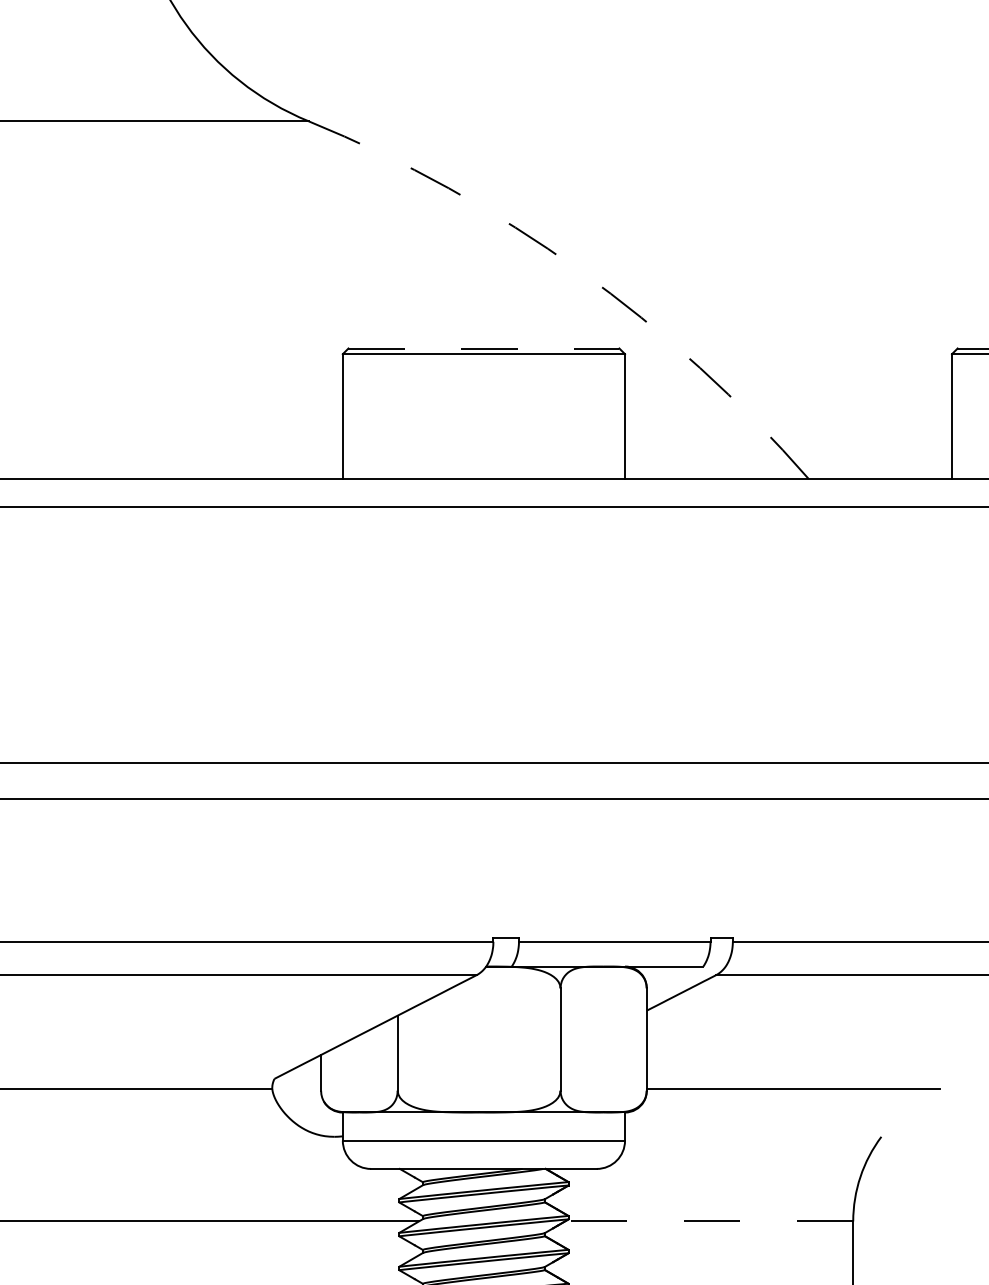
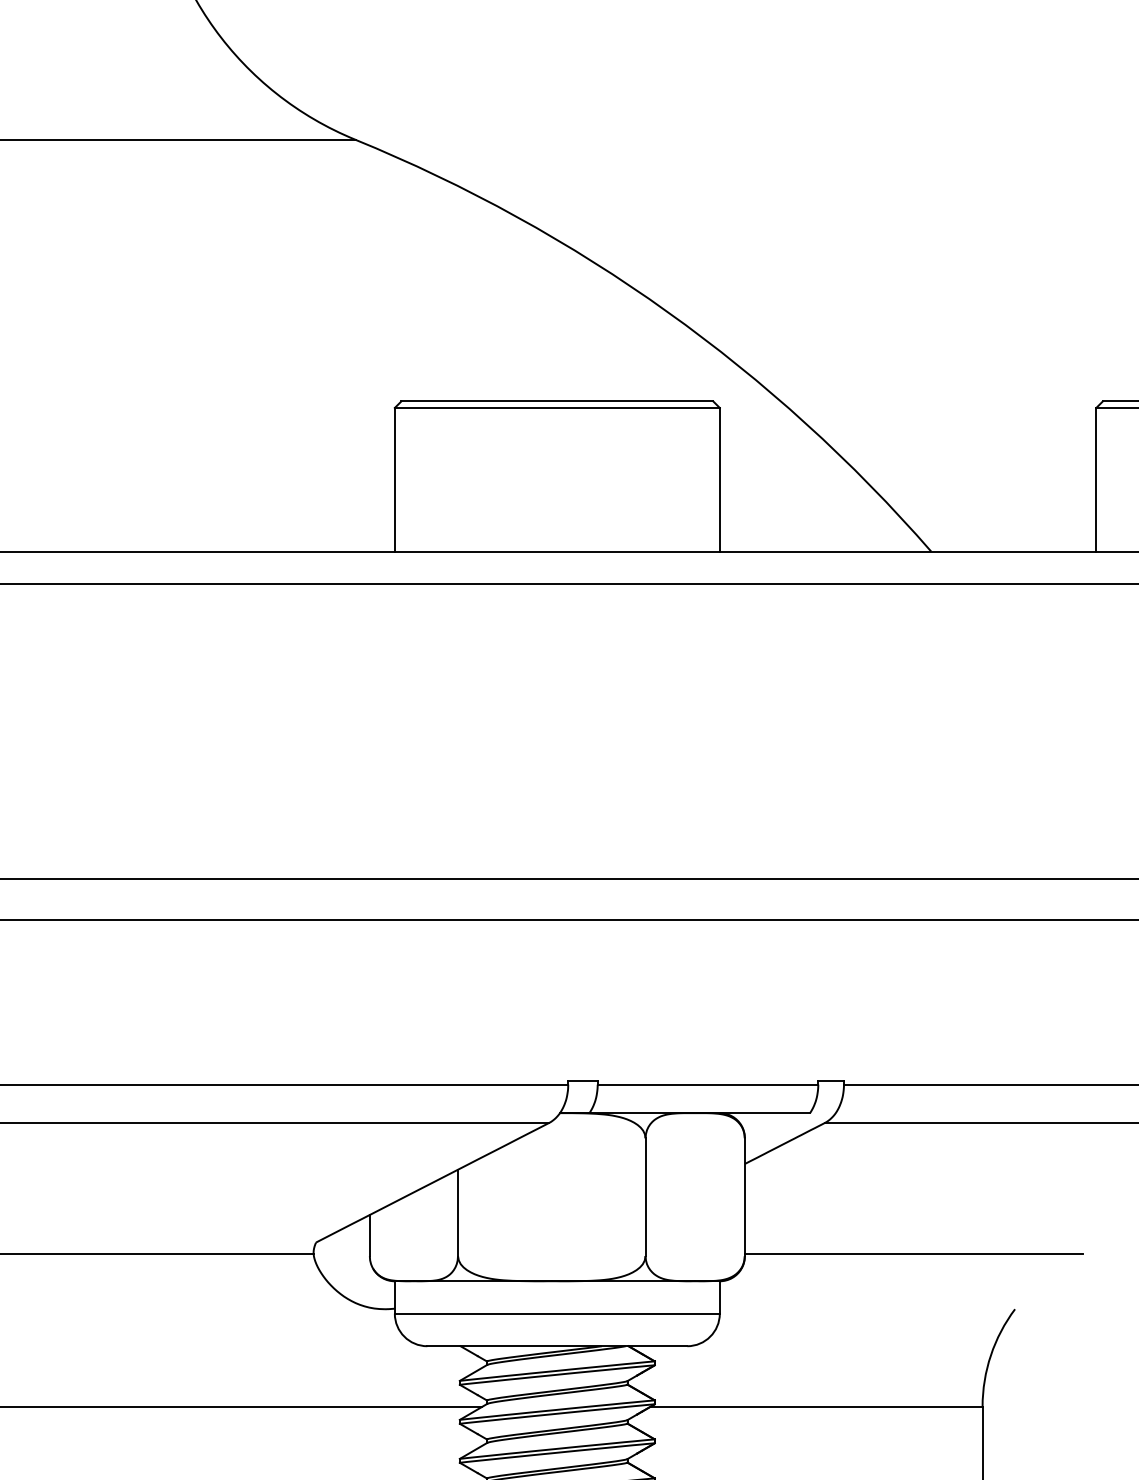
arc: (579, 270) -> (667, 311), dashed -> solid
line: (484, 348) -> (557, 401), dashed -> solid
line: (708, 1221) -> (816, 1406), dashed -> solid

